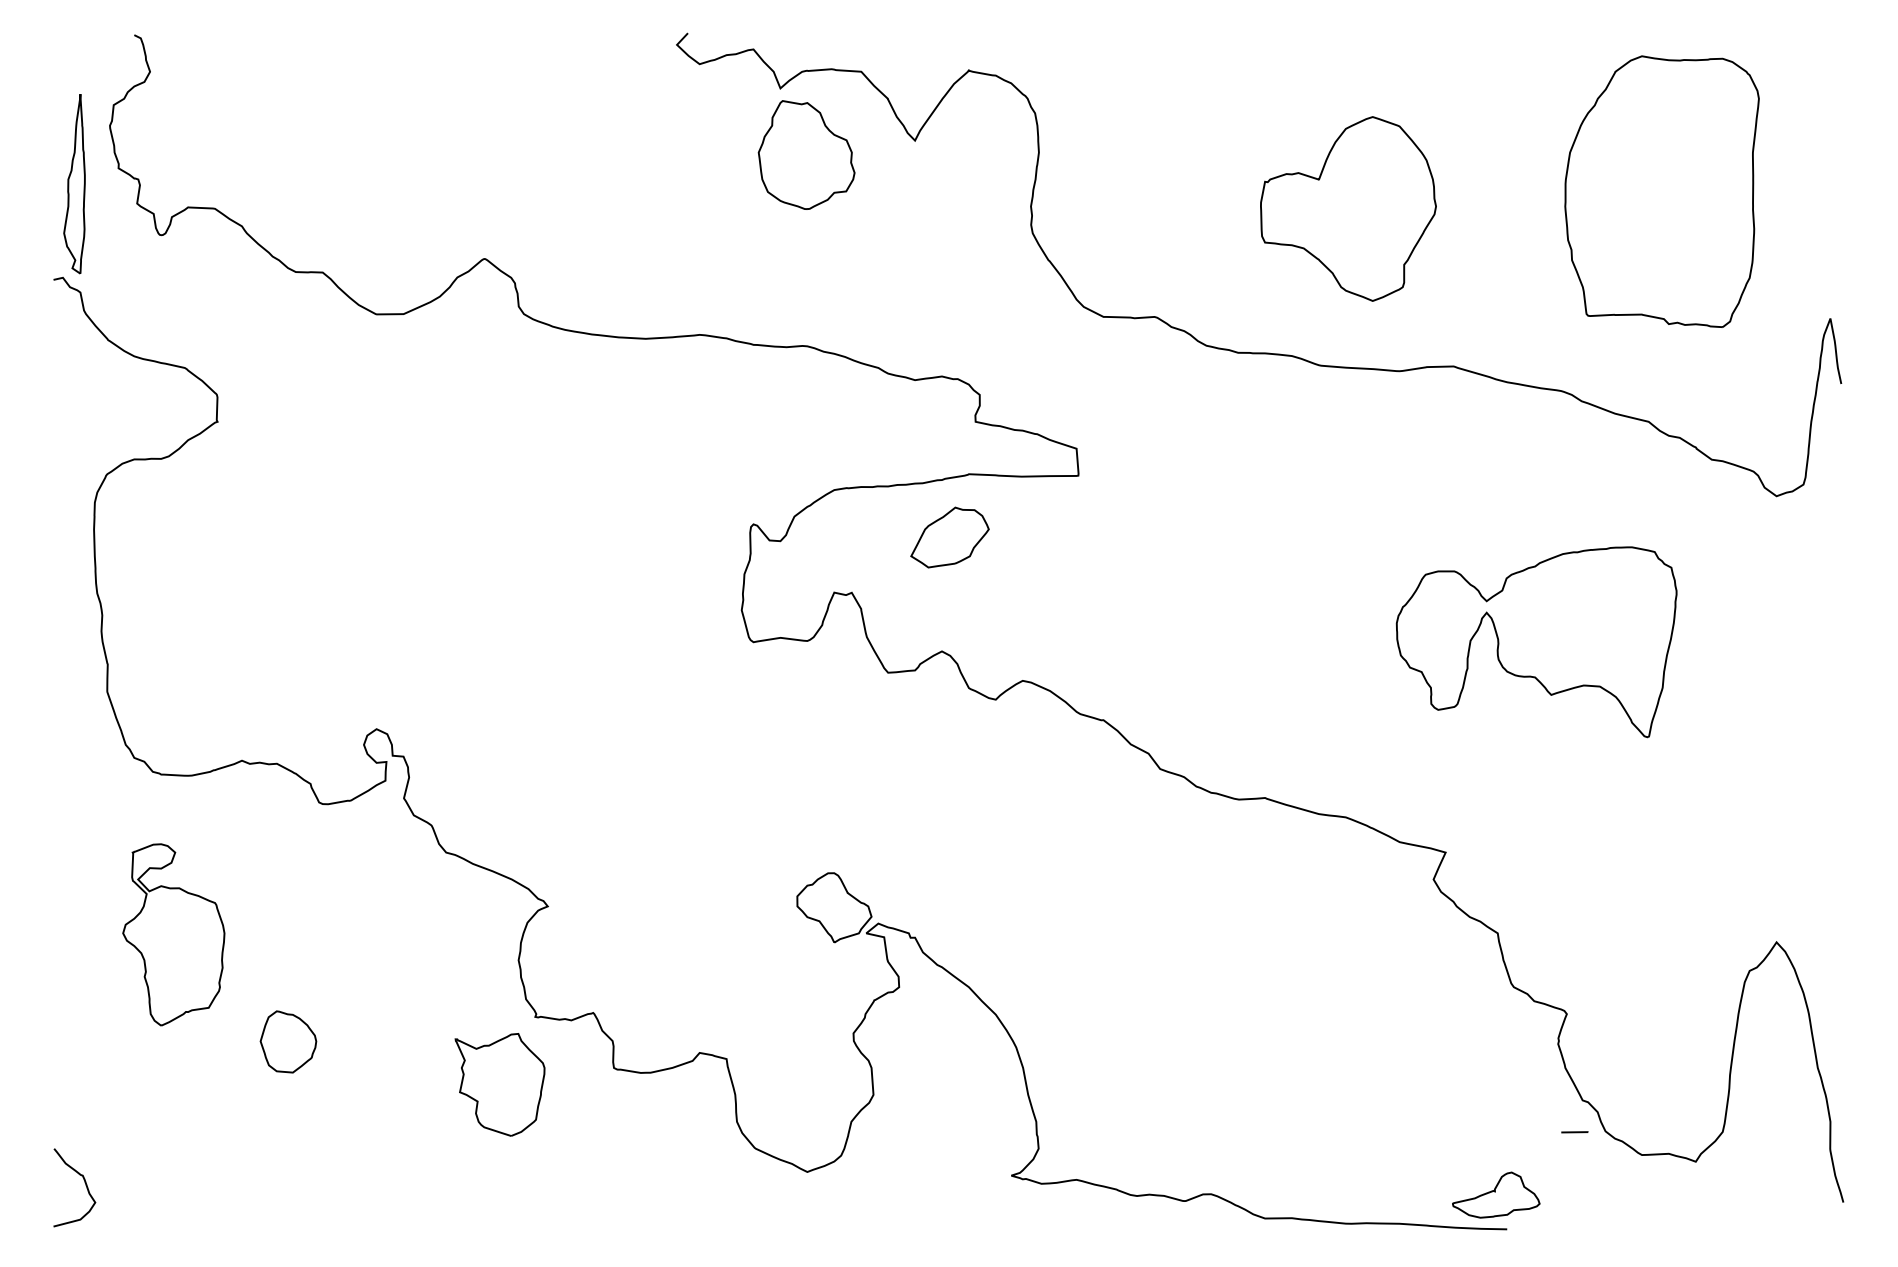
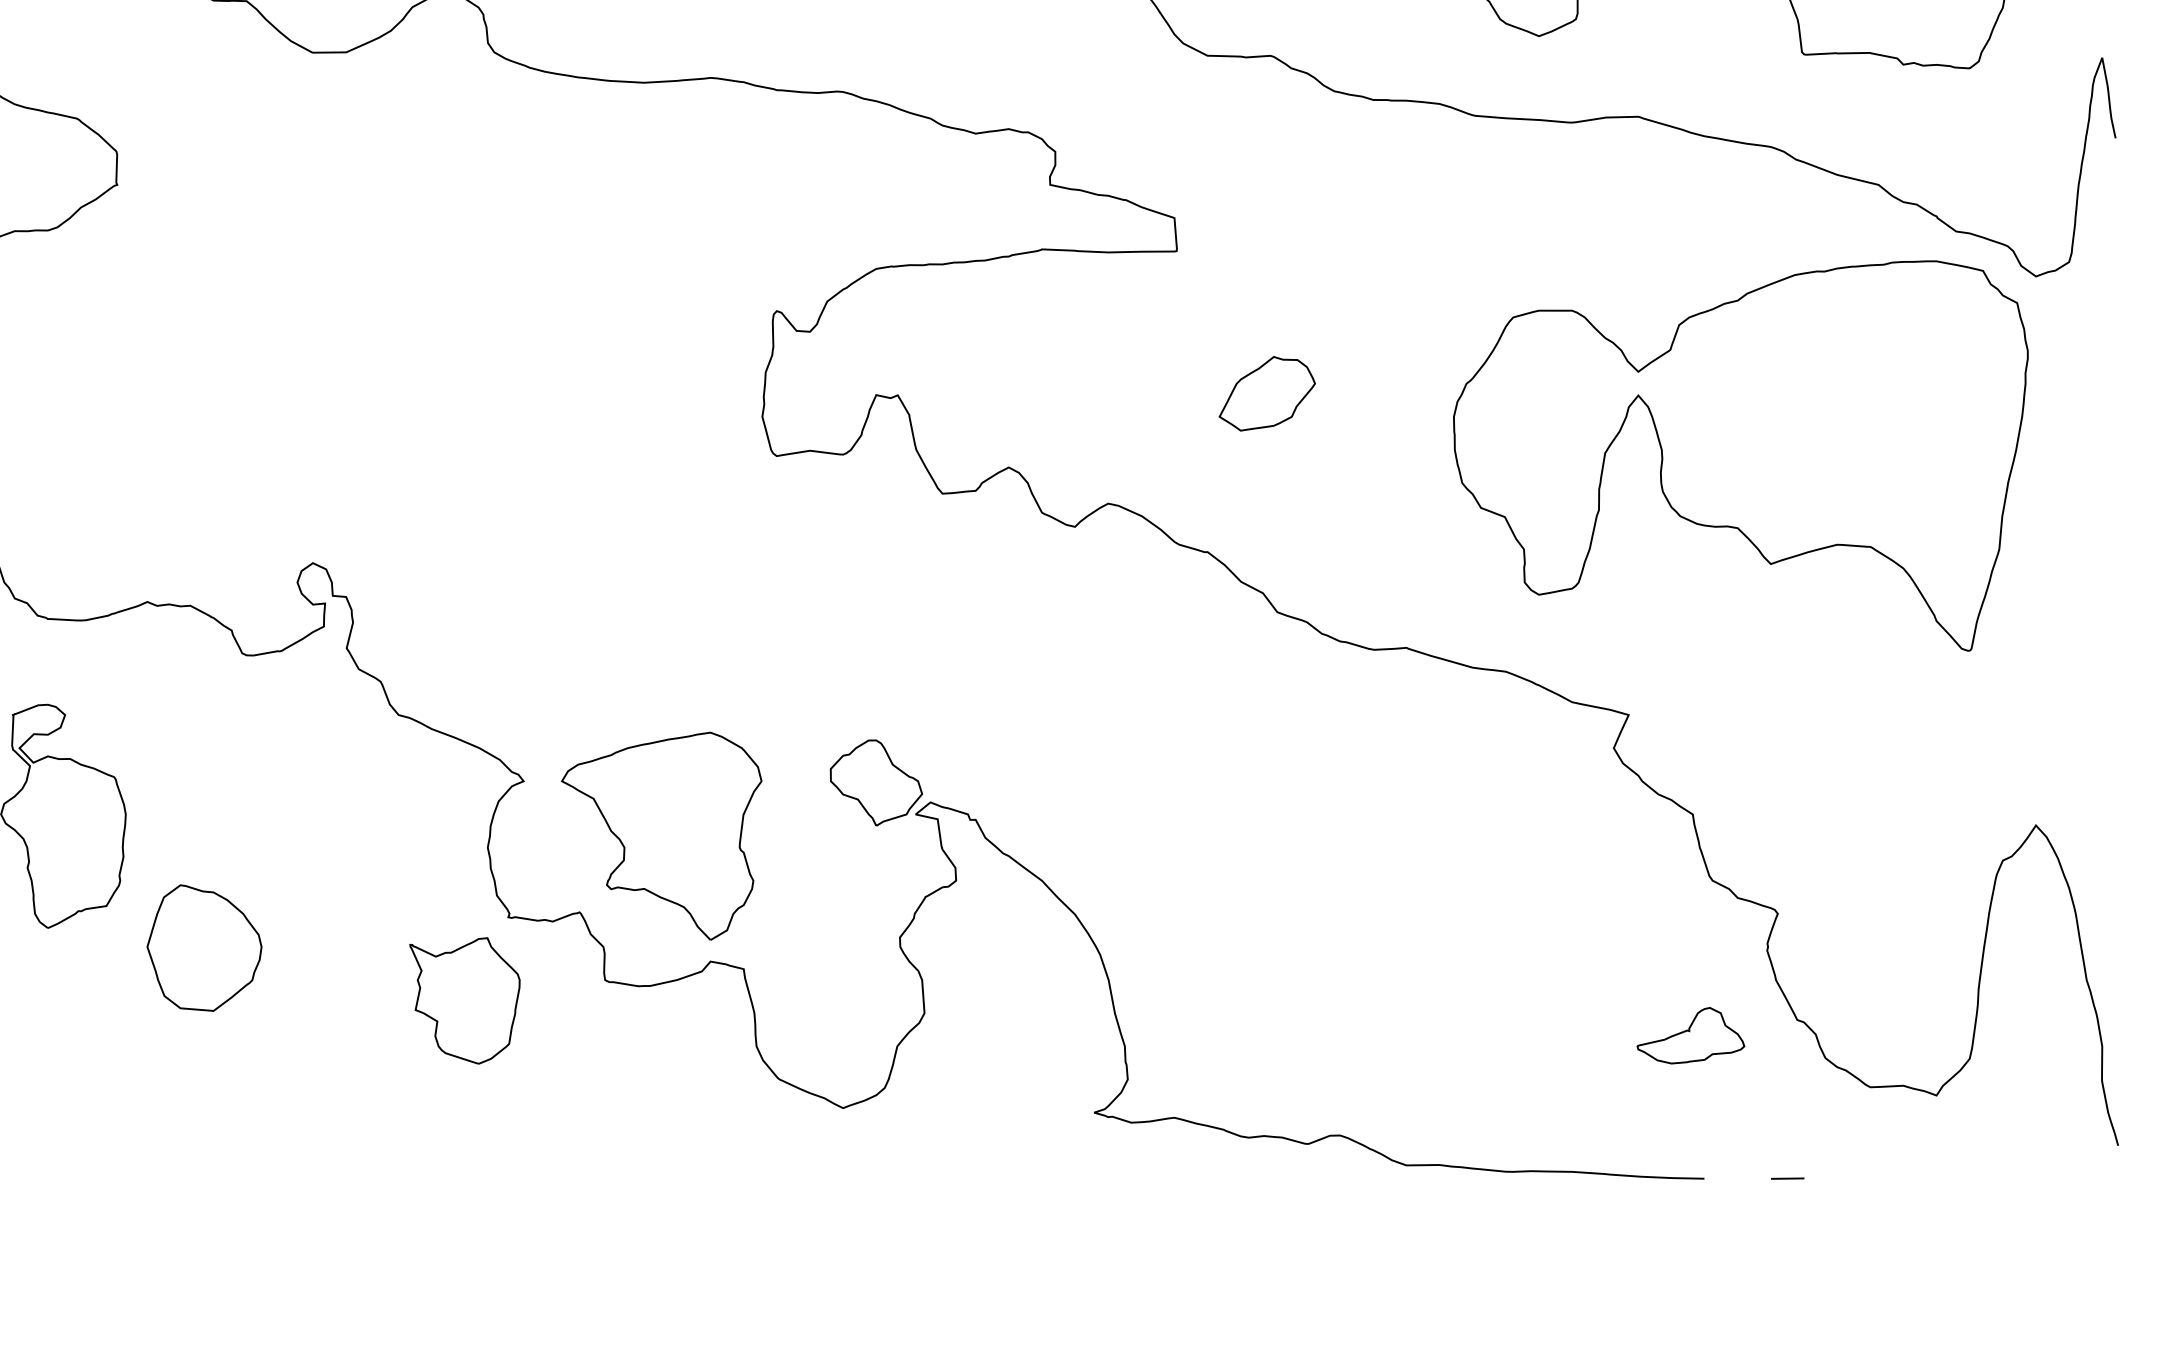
part: (949, 537) -> (1266, 393), moved
part: (1536, 642) -> (1740, 456), size x1.67
part: (659, 950) -> (661, 835), added
part: (288, 1041) -> (204, 947), size x1.67
line: (1574, 1132) -> (1787, 1178), moved
part: (1496, 1194) -> (1691, 1034), moved

